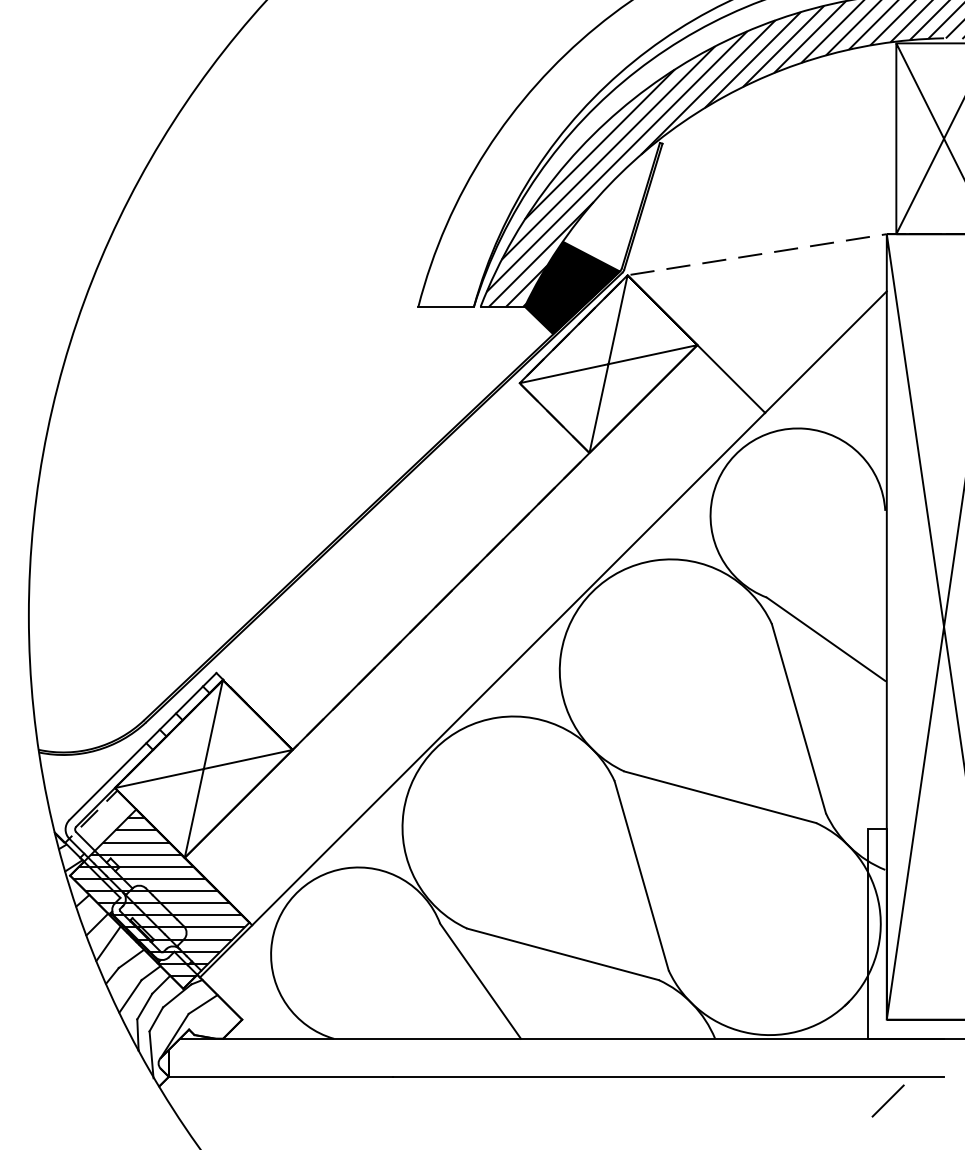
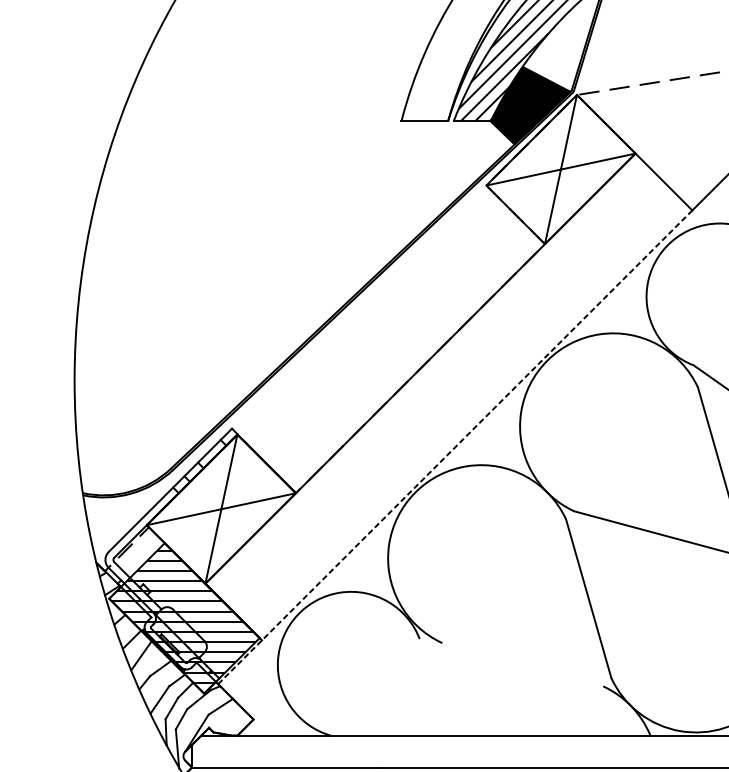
line: (482, 694) -> (455, 446), solid -> dashed
line: (562, 954) -> (522, 664), removed
line: (480, 980) -> (453, 686), removed

